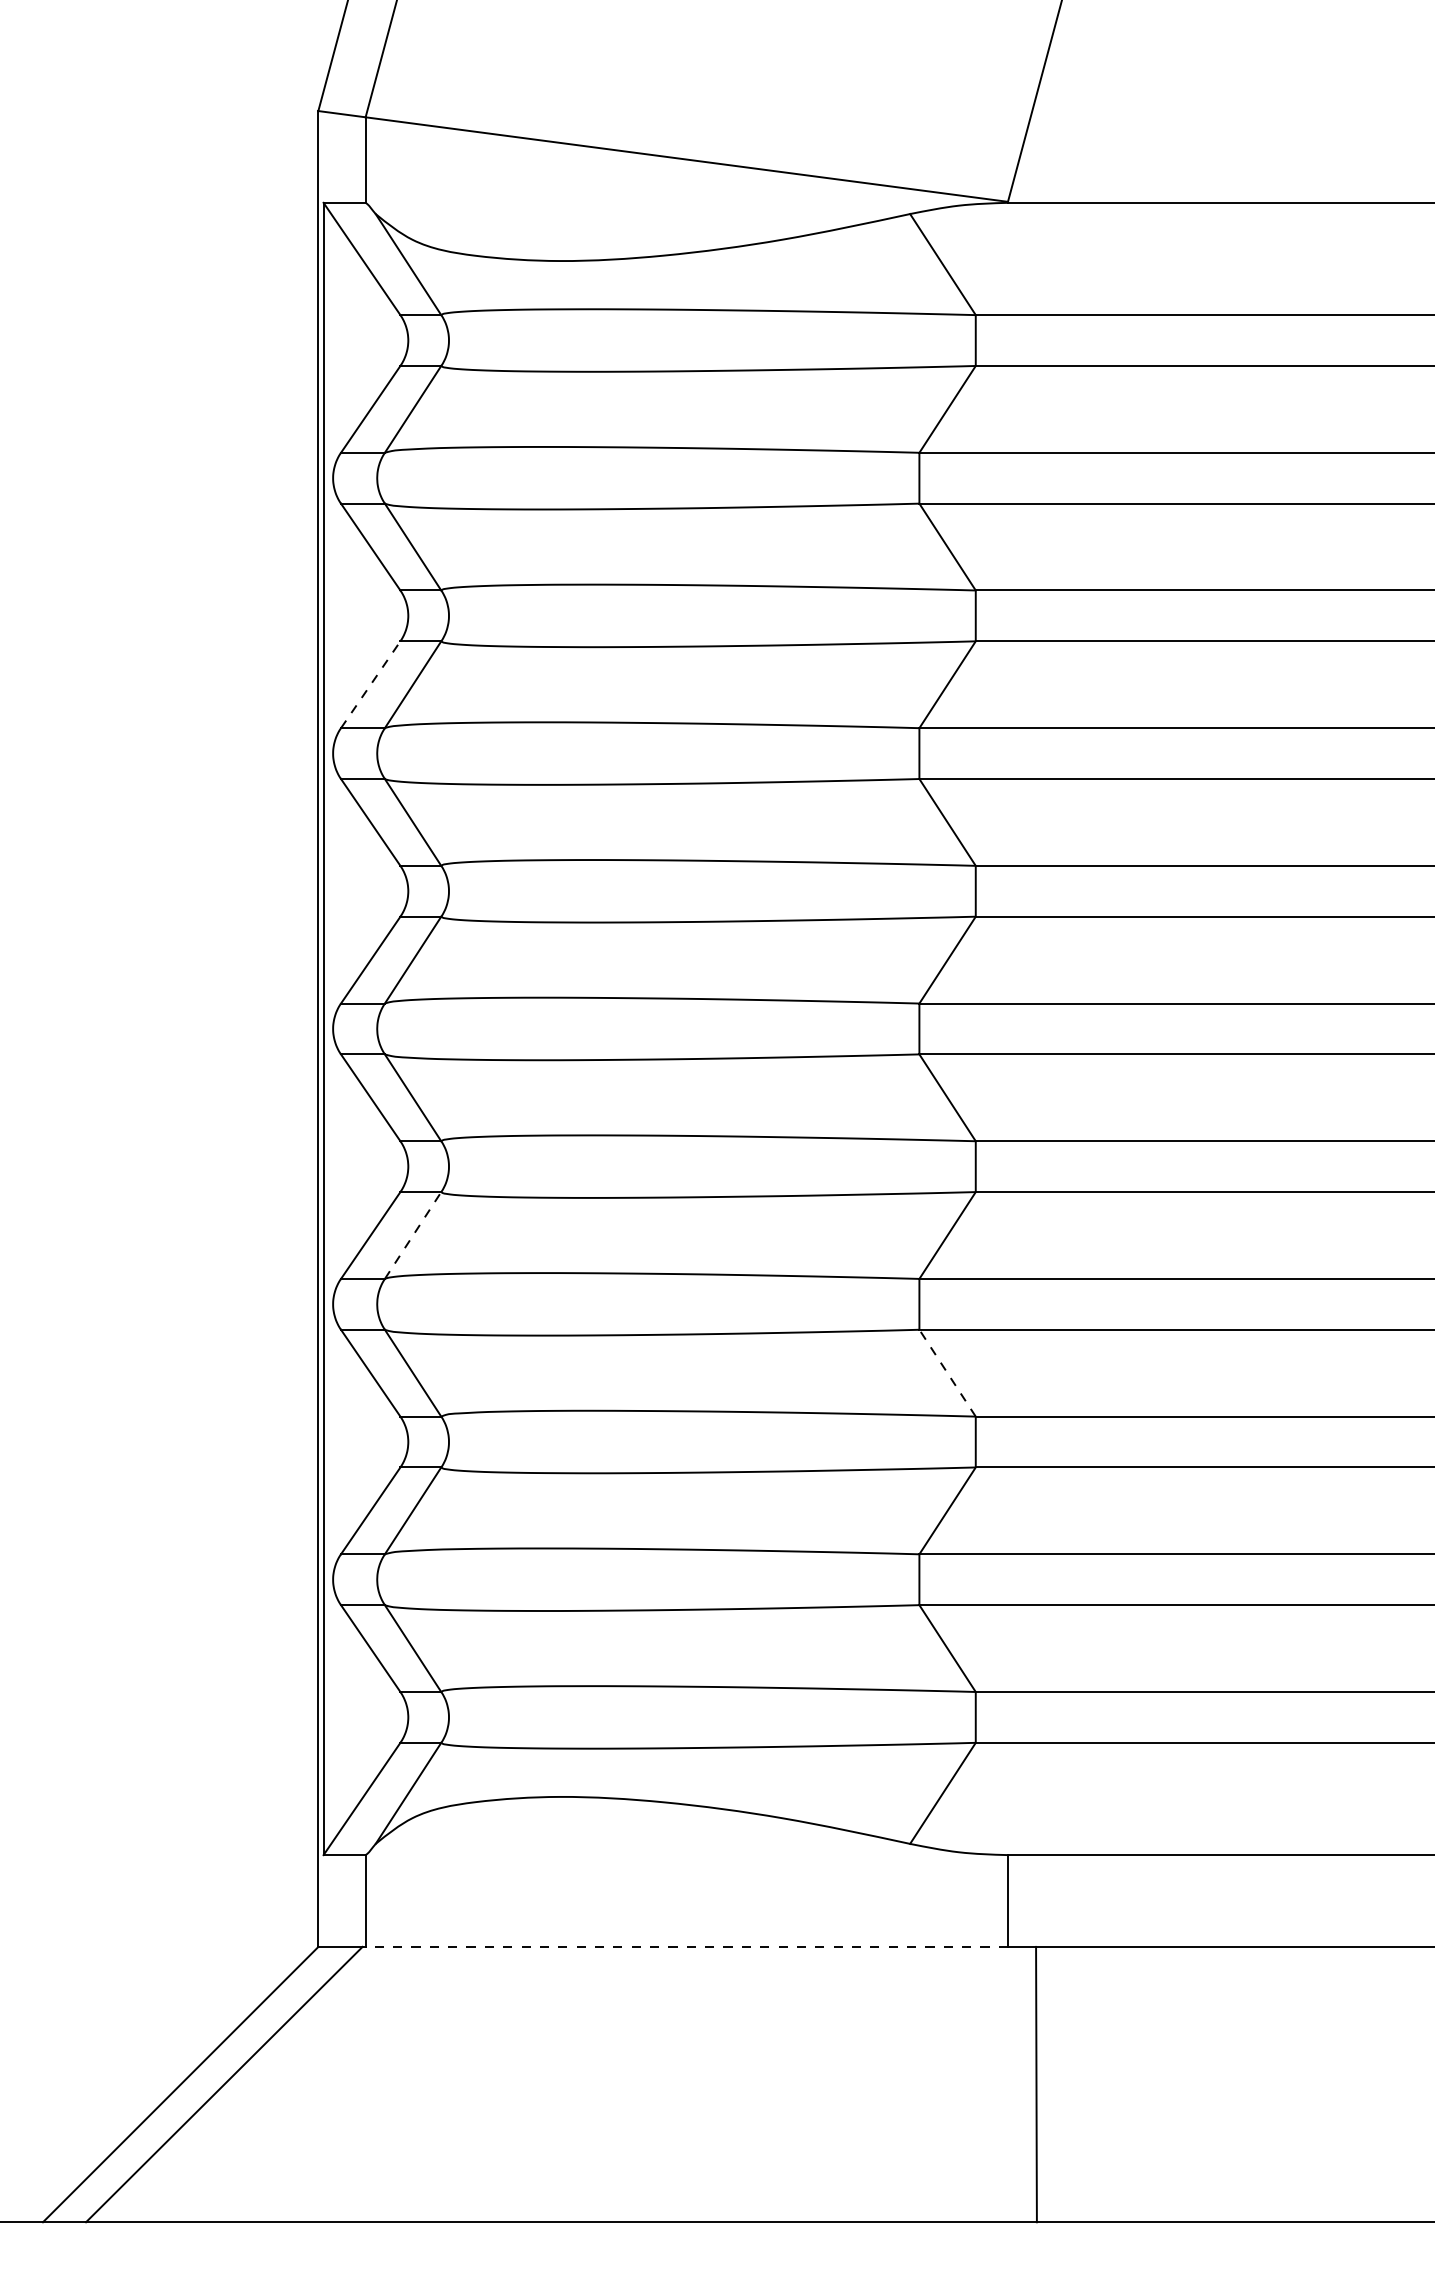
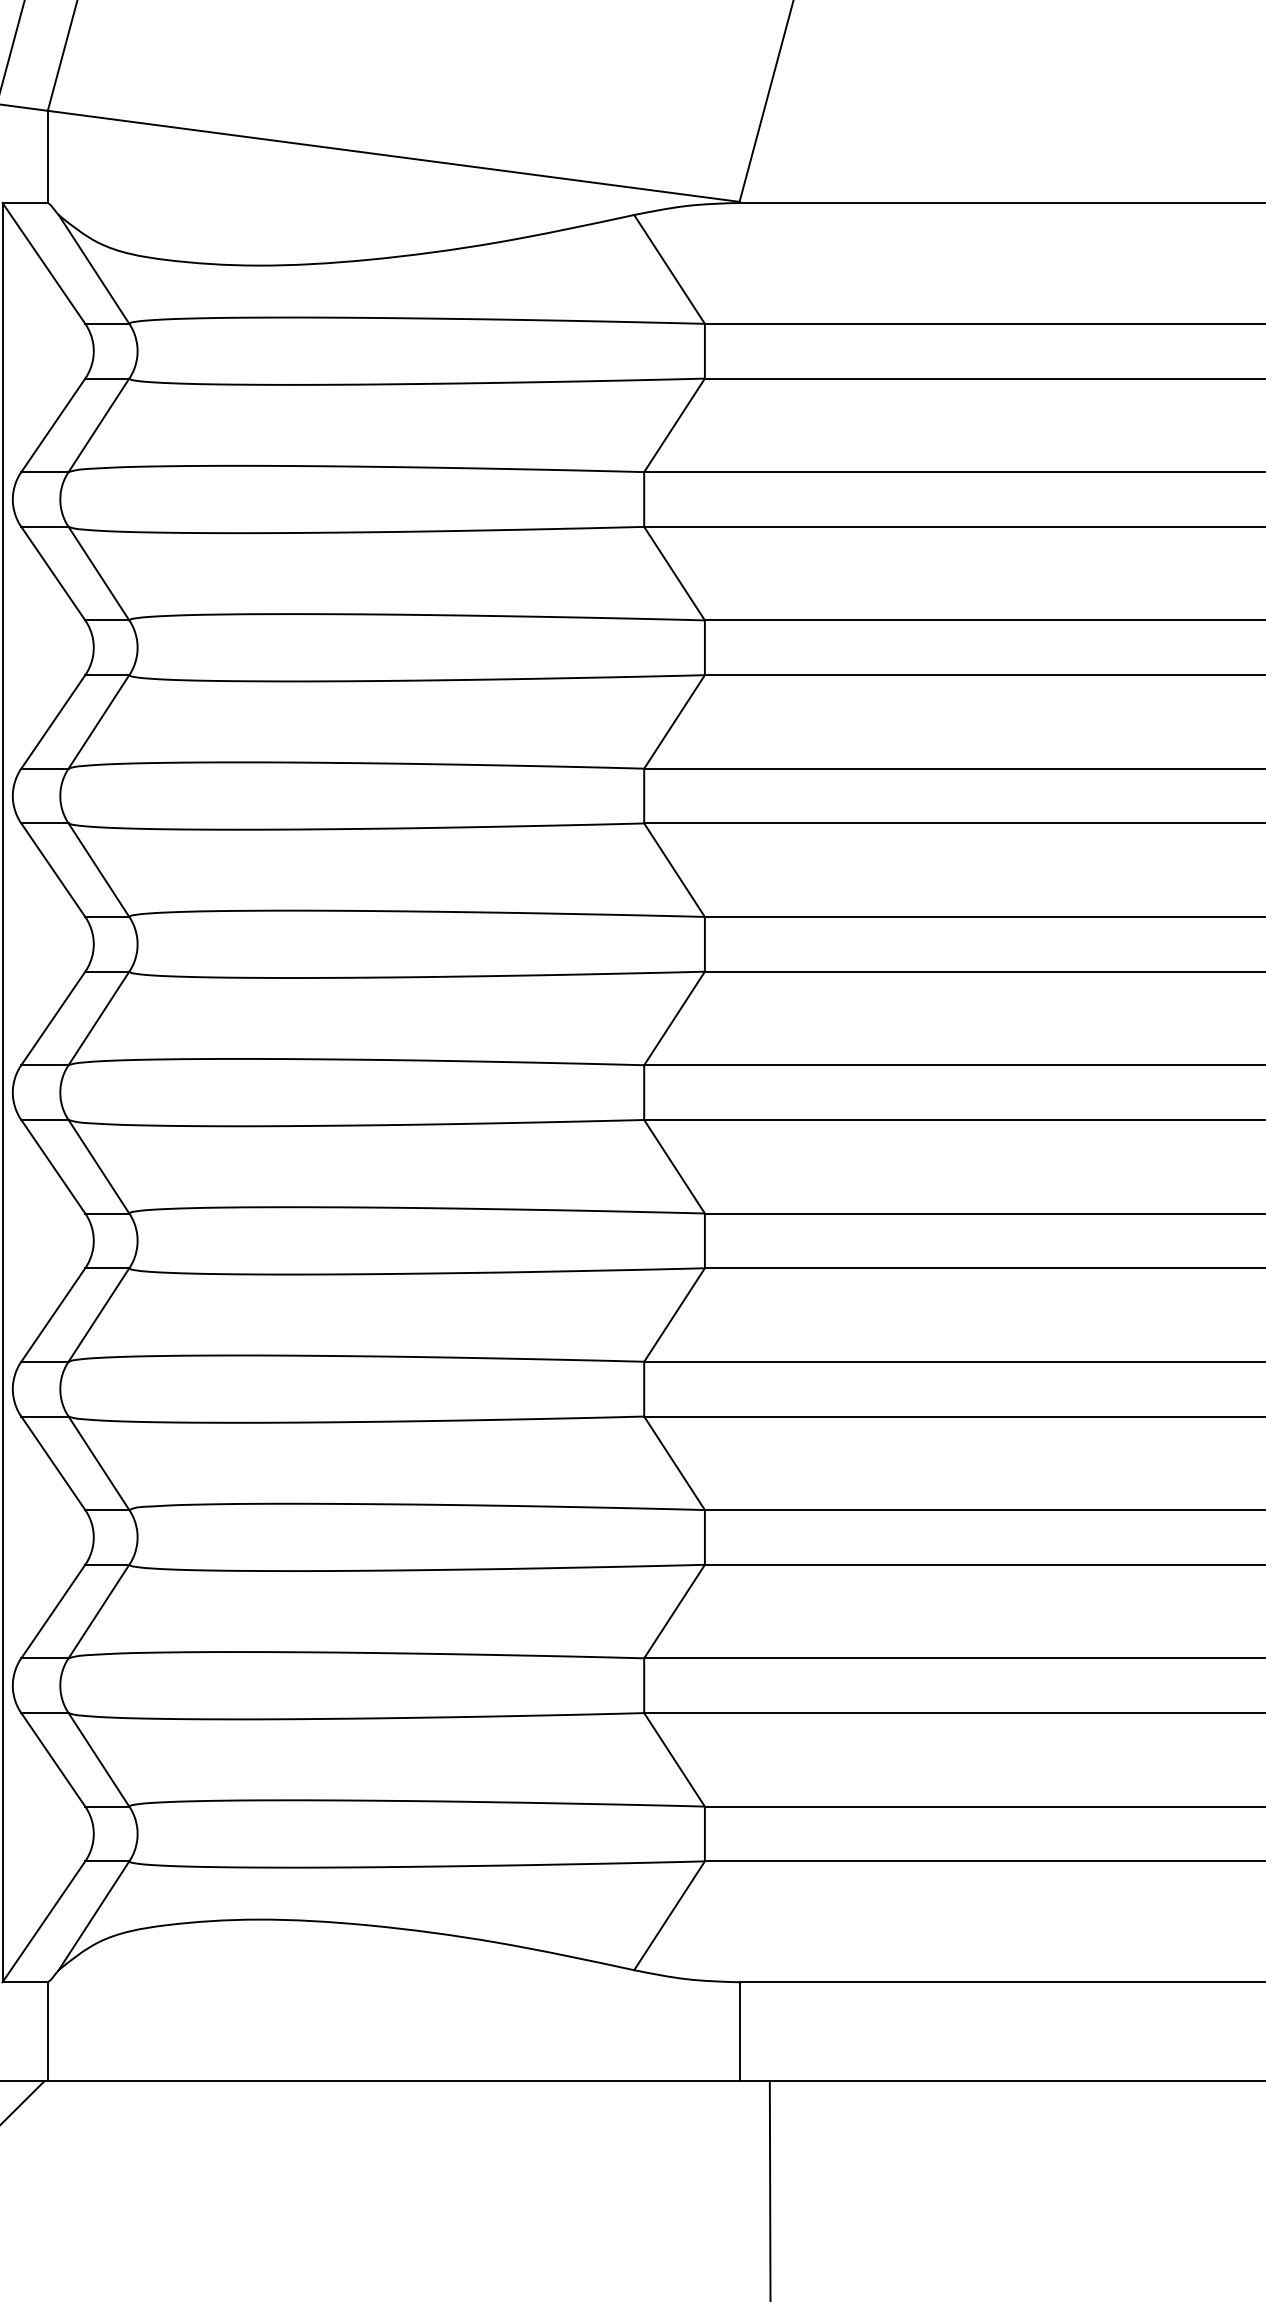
line: (370, 684) -> (53, 721), dashed -> solid
line: (413, 1235) -> (99, 1315), dashed -> solid
line: (947, 1373) -> (674, 1463), dashed -> solid
line: (686, 1946) -> (393, 2080), dashed -> solid

